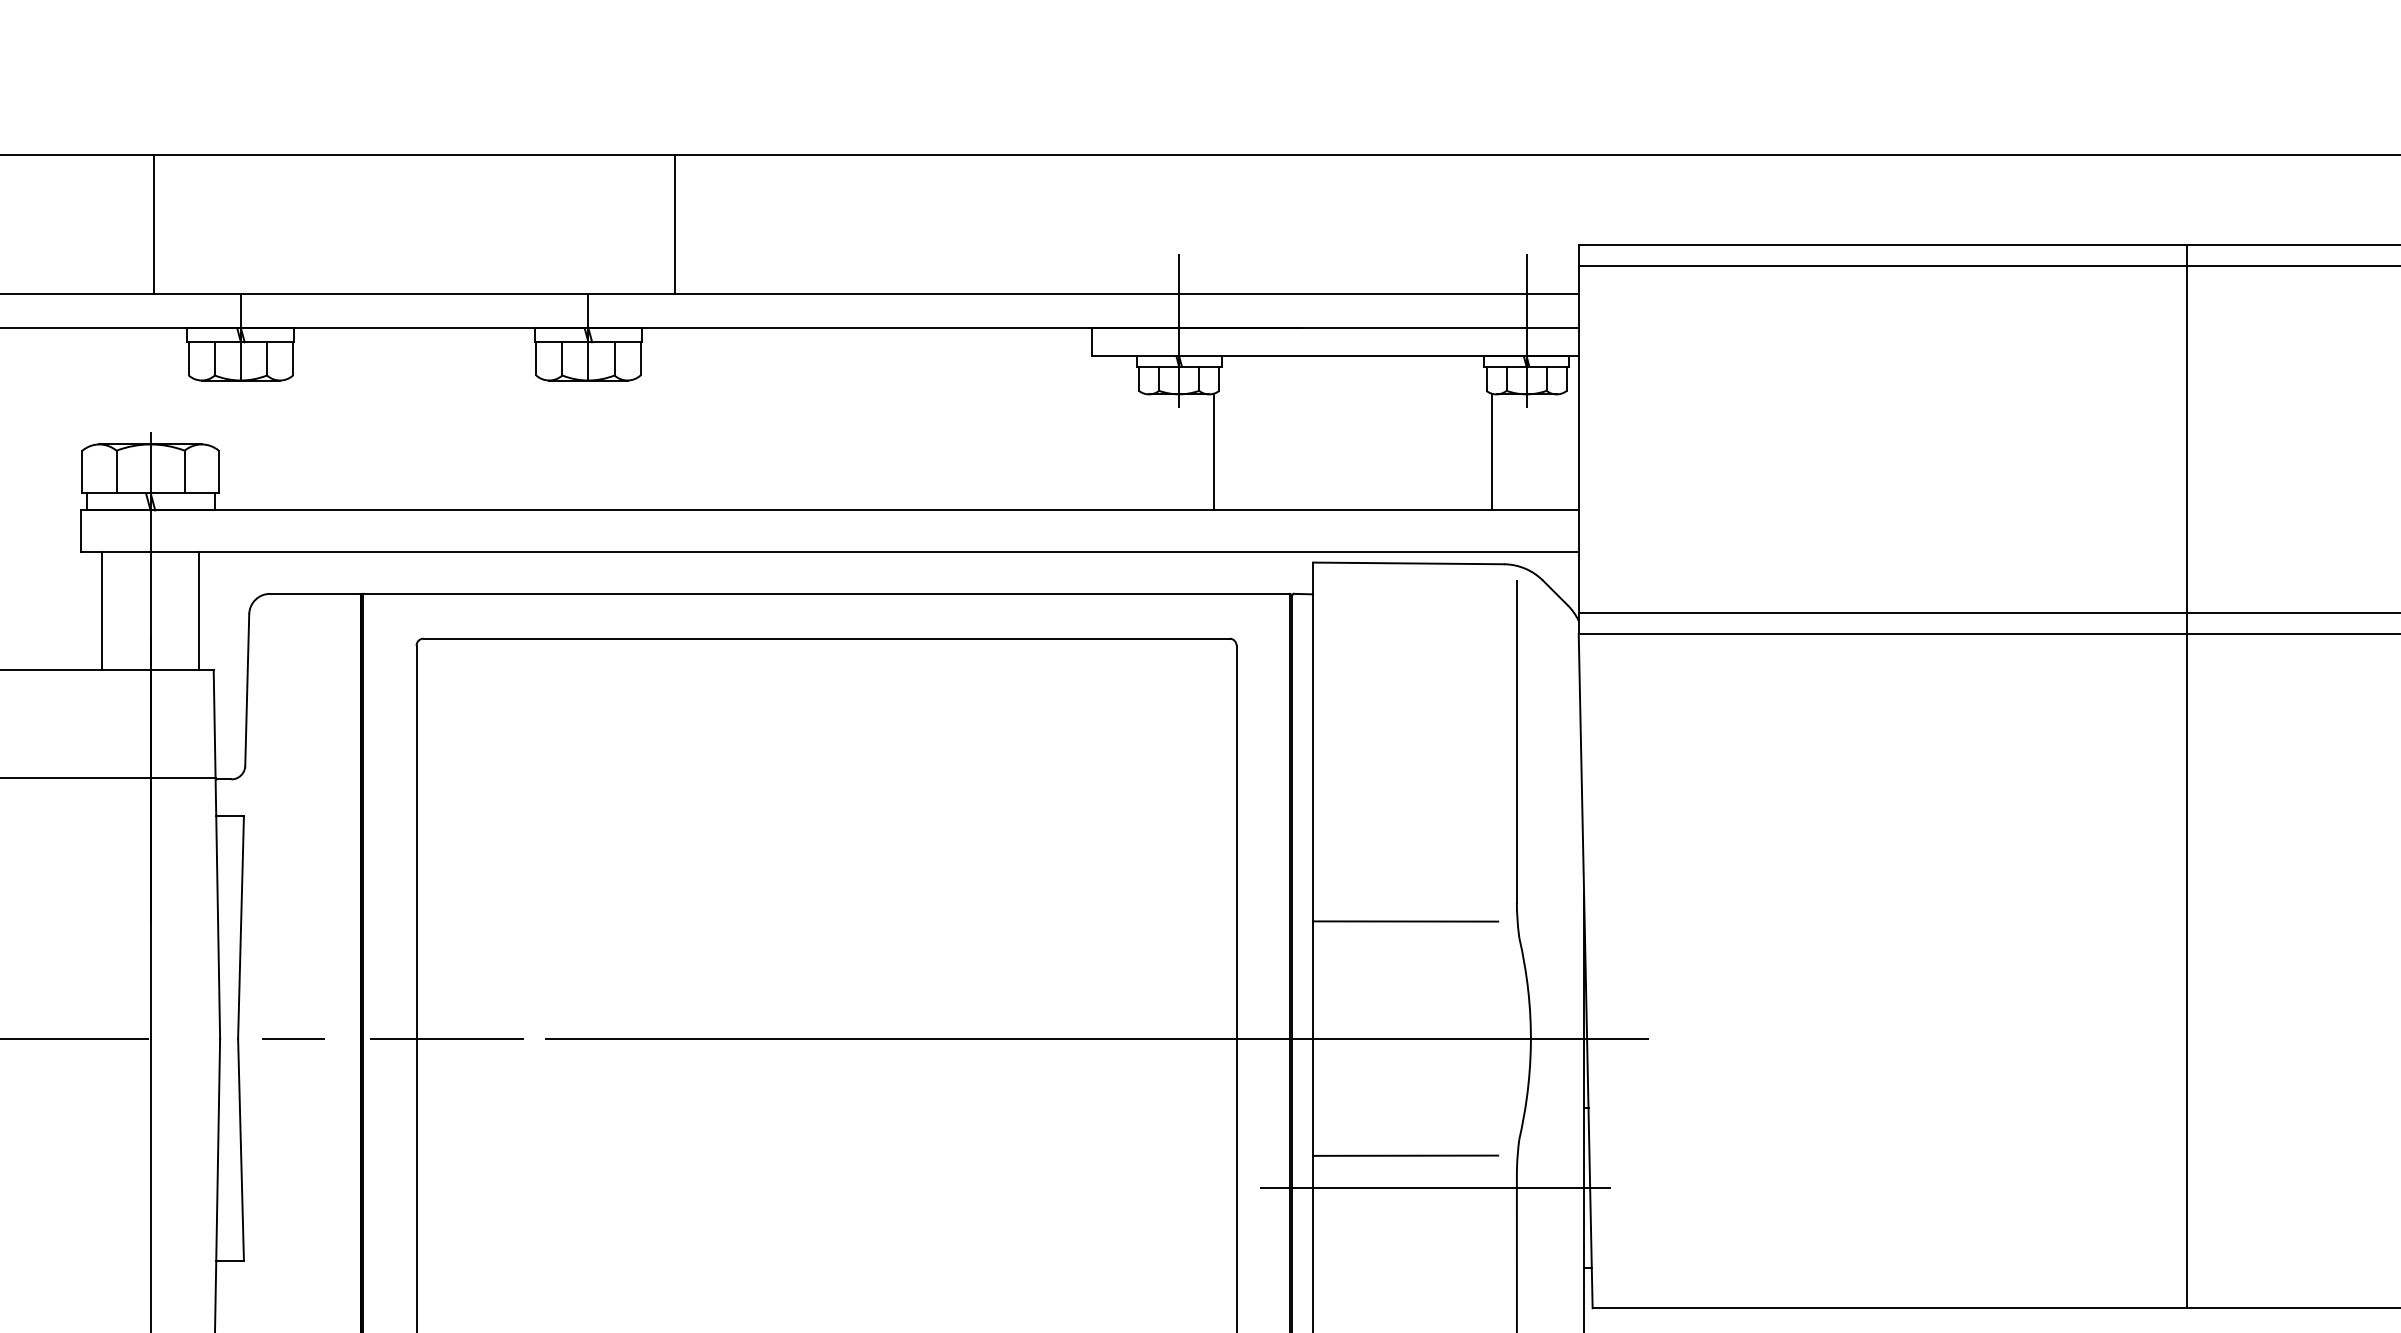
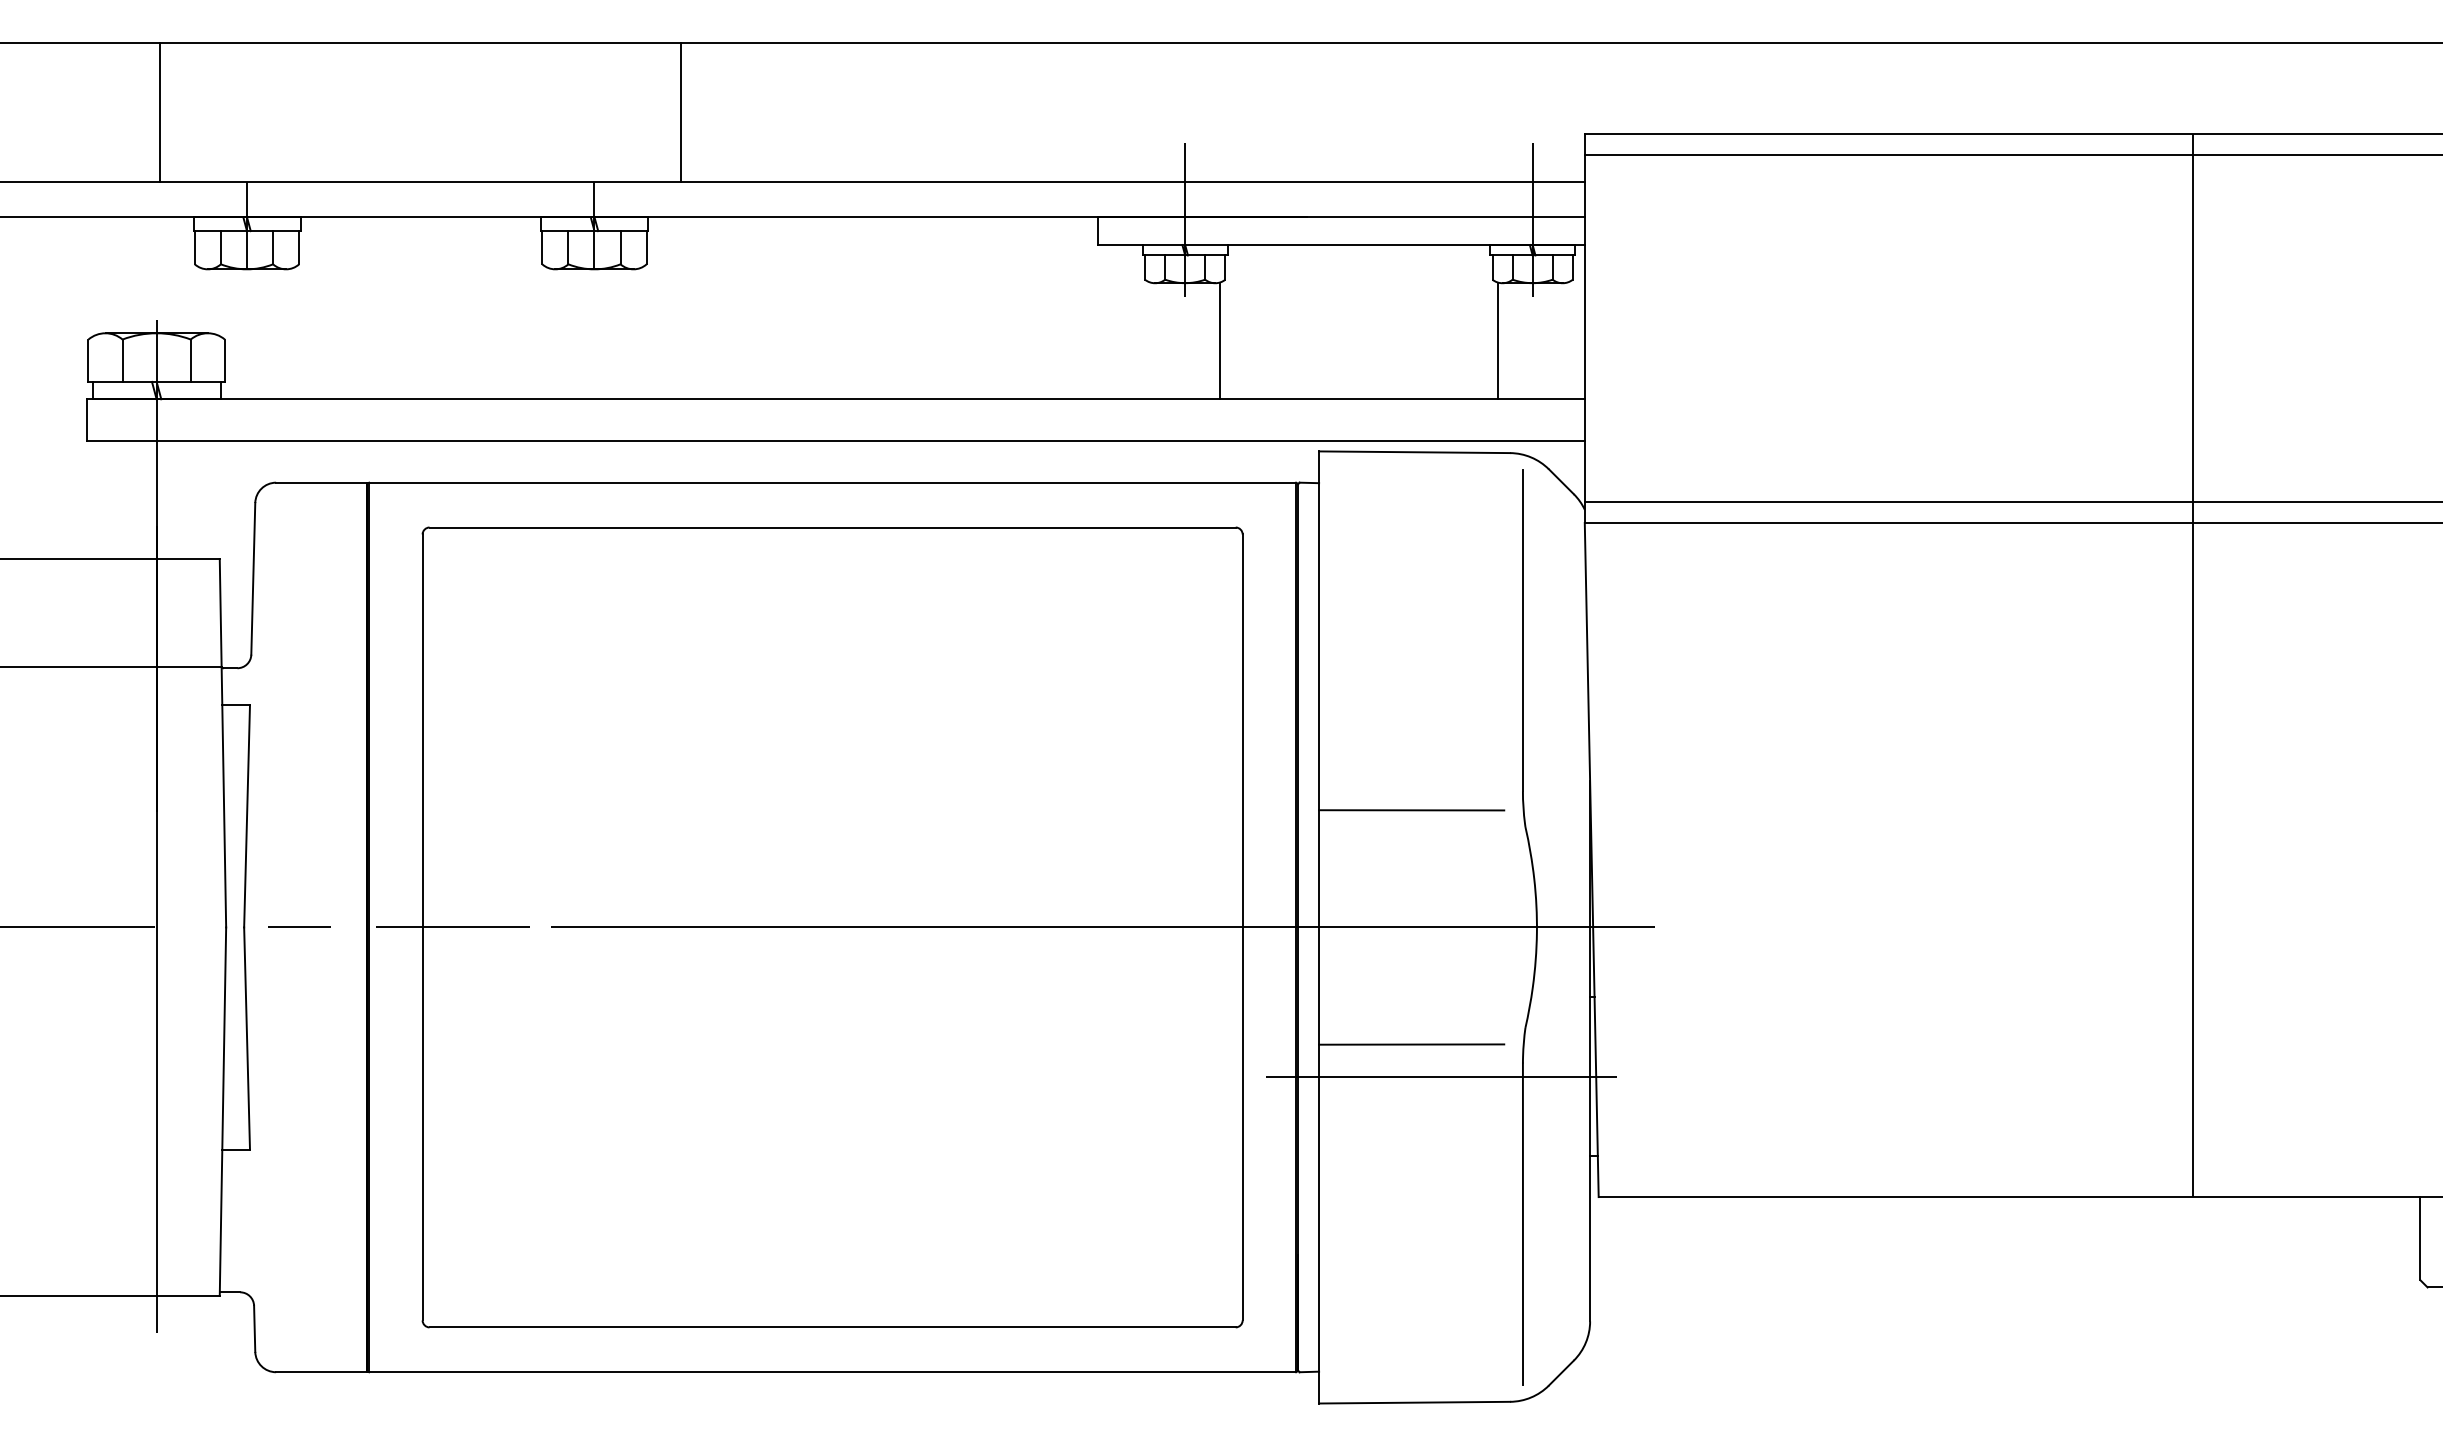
line: (102, 610) -> (108, 499), removed
line: (199, 610) -> (205, 499), removed

